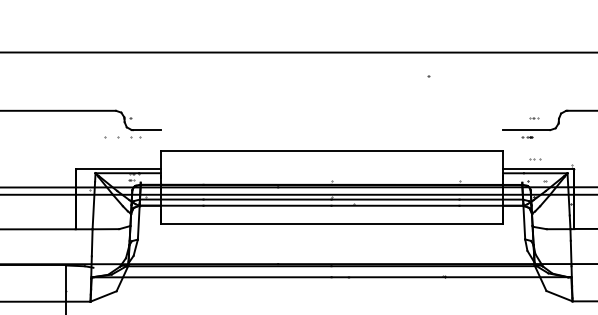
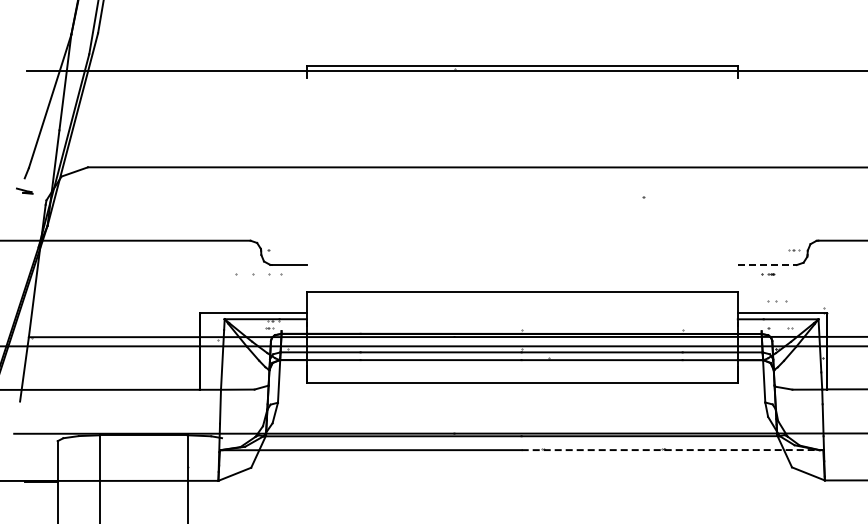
part: (534, 118) -> (794, 250), moved
line: (526, 130) -> (767, 265), solid -> dashed
part: (534, 159) -> (777, 301), size x1.4
line: (450, 277) -> (671, 450), solid -> dashed

